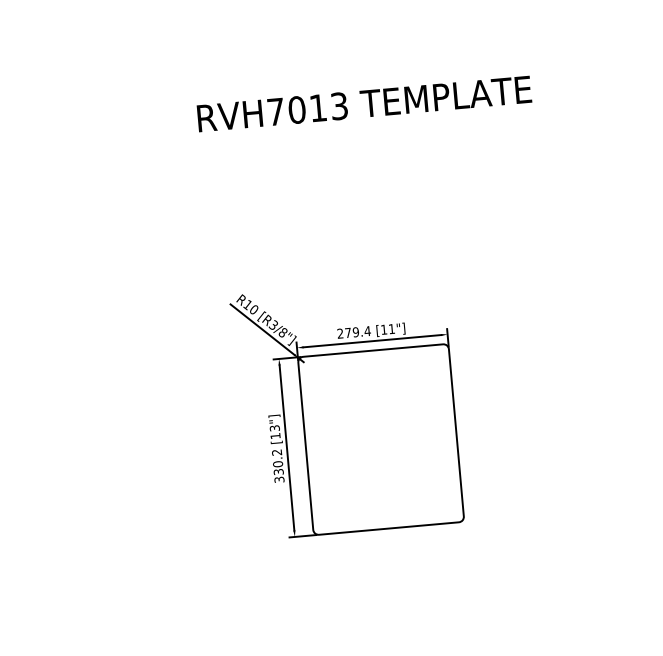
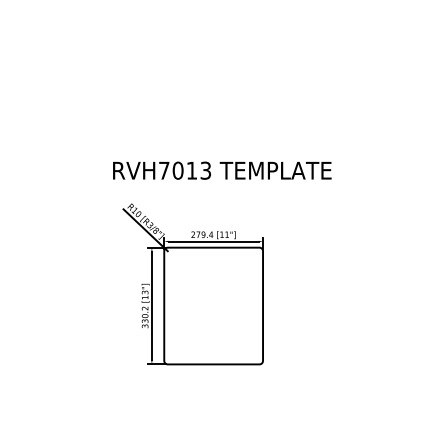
text: (364, 103) -> (222, 170), moved

